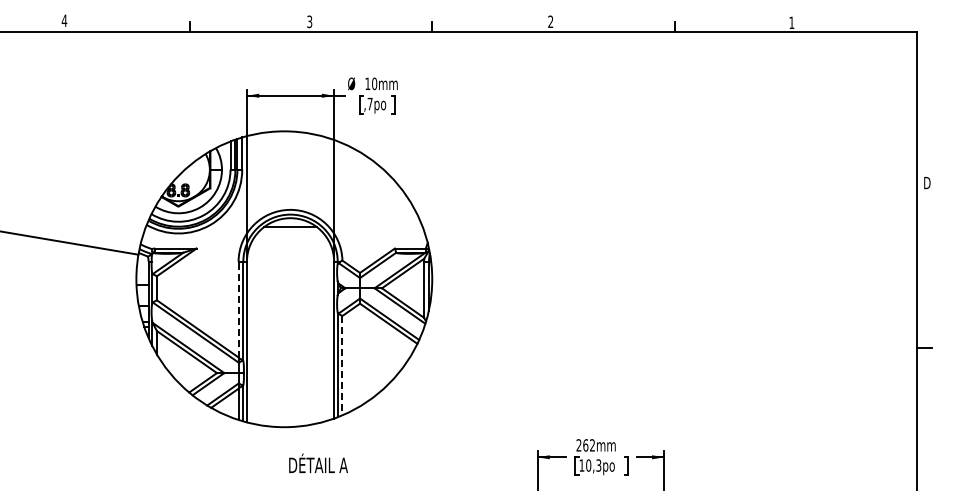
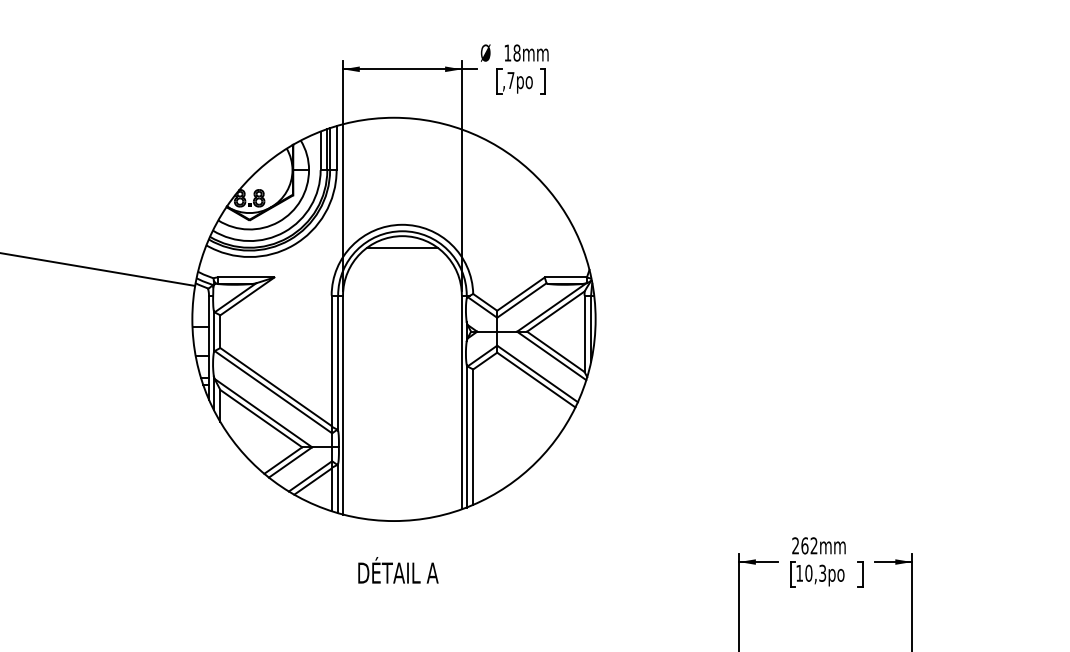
text: (374, 83) -> (516, 52), 10mm -> 18mm
line: (238, 309) -> (331, 360), dashed -> solid
line: (342, 365) -> (473, 436), dashed -> solid
text: (318, 462) -> (398, 569), moved

